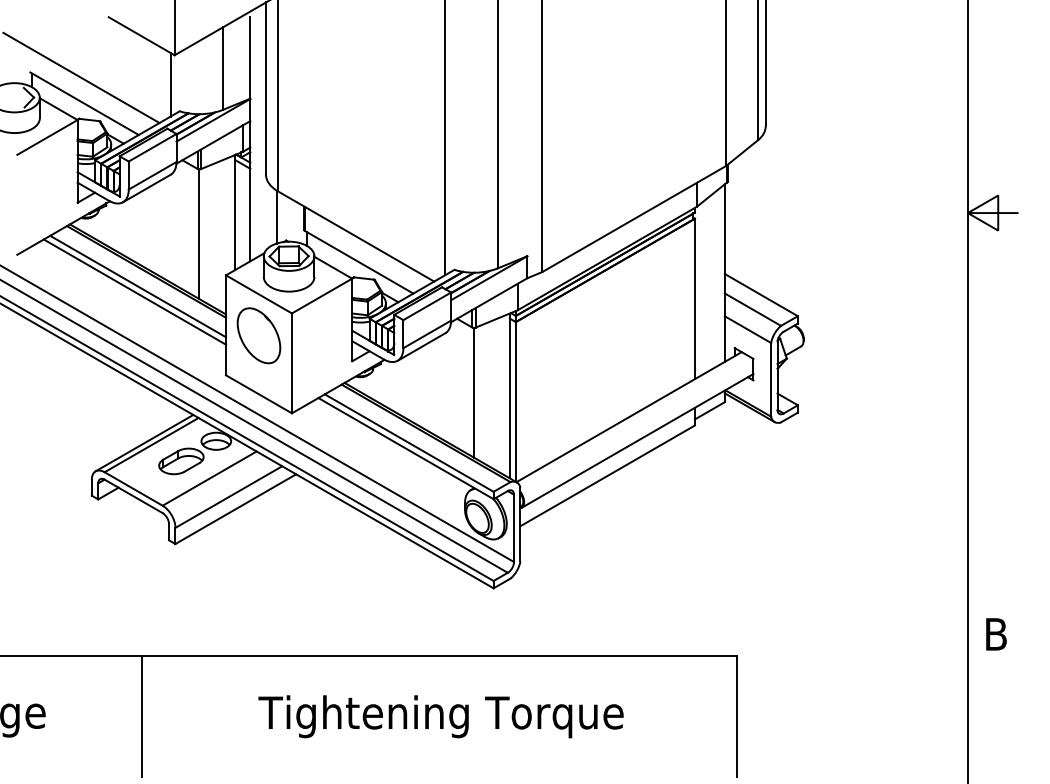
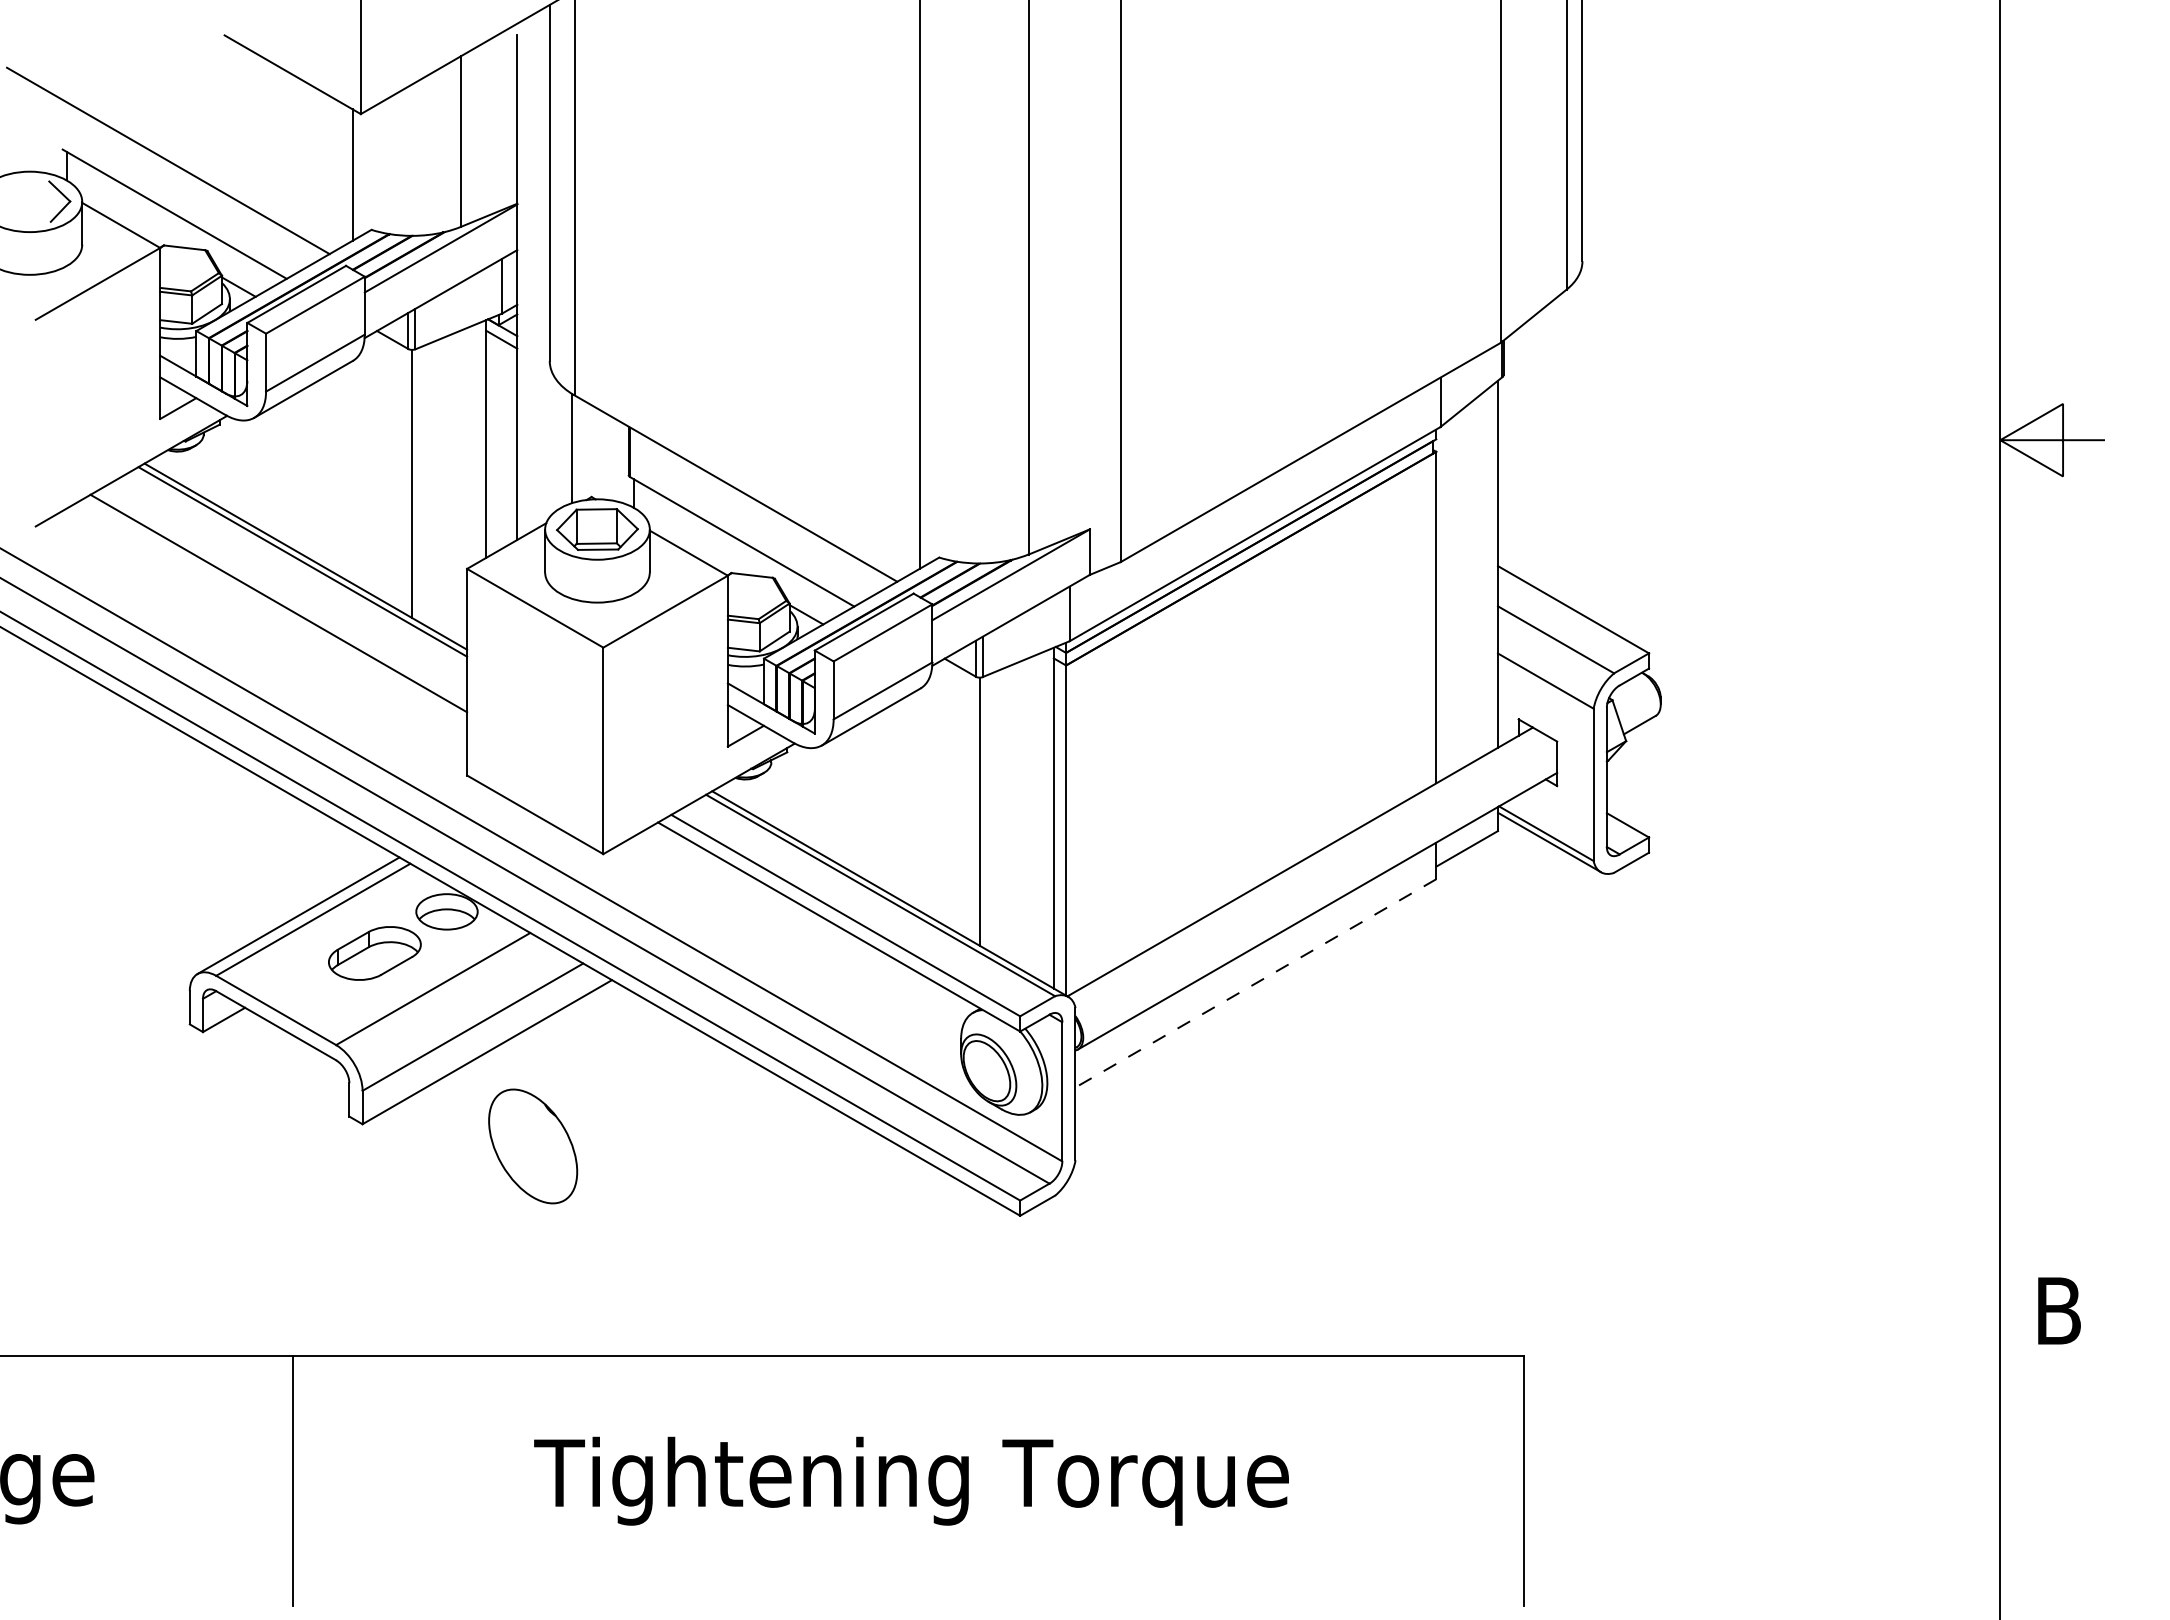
line: (138, 286) -> (286, 591), removed
part: (258, 335) -> (532, 1145), moved
line: (607, 475) -> (1255, 982), solid -> dashed

